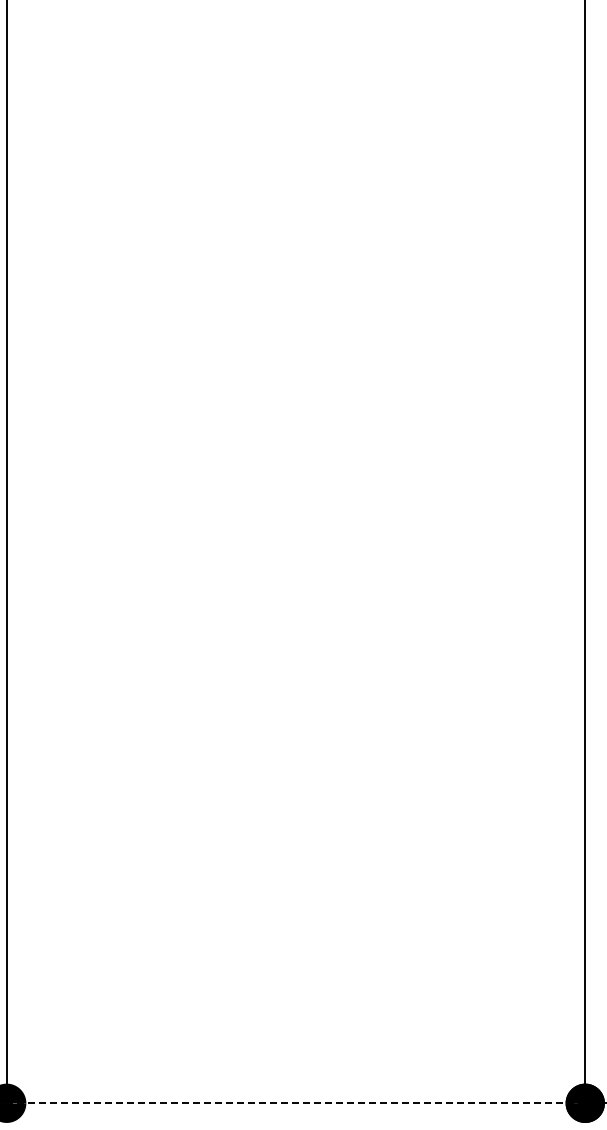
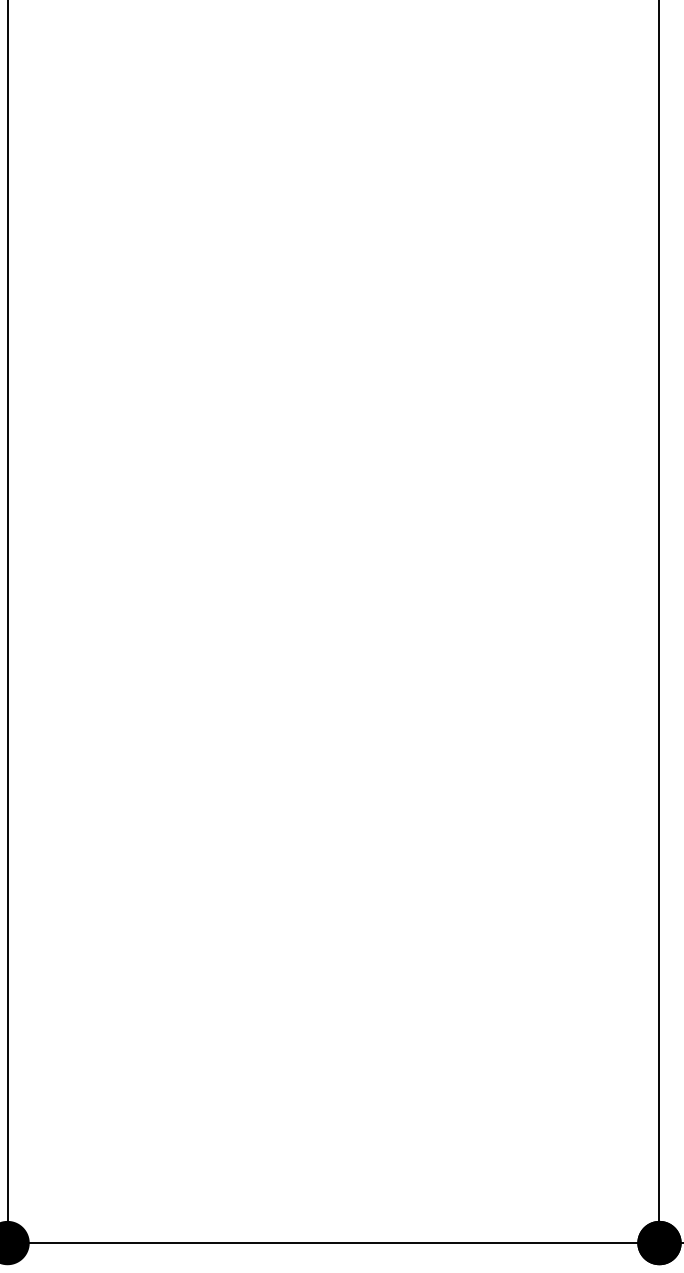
line: (295, 1103) -> (332, 1243), dashed -> solid

